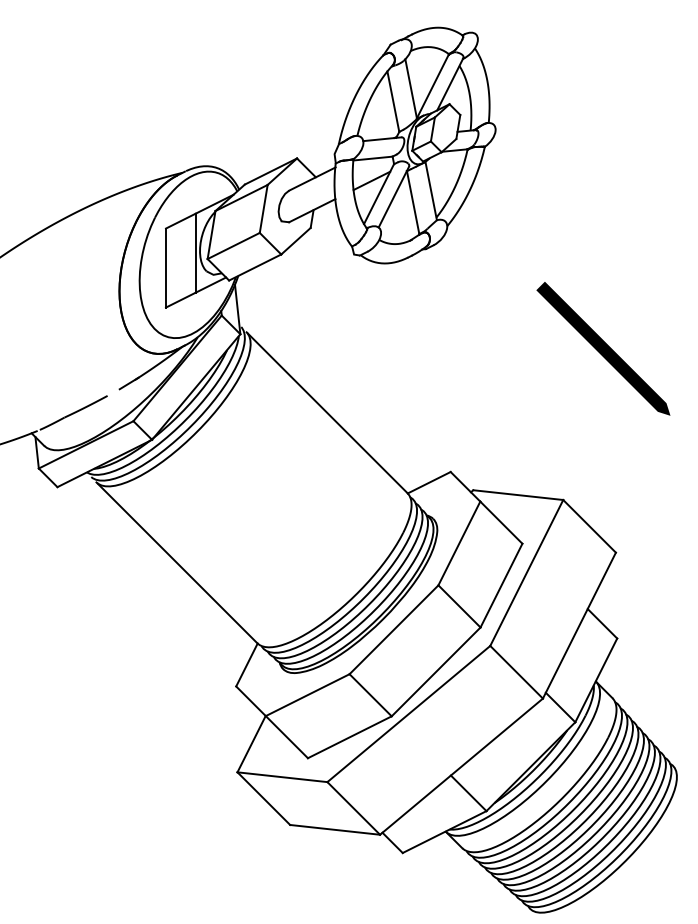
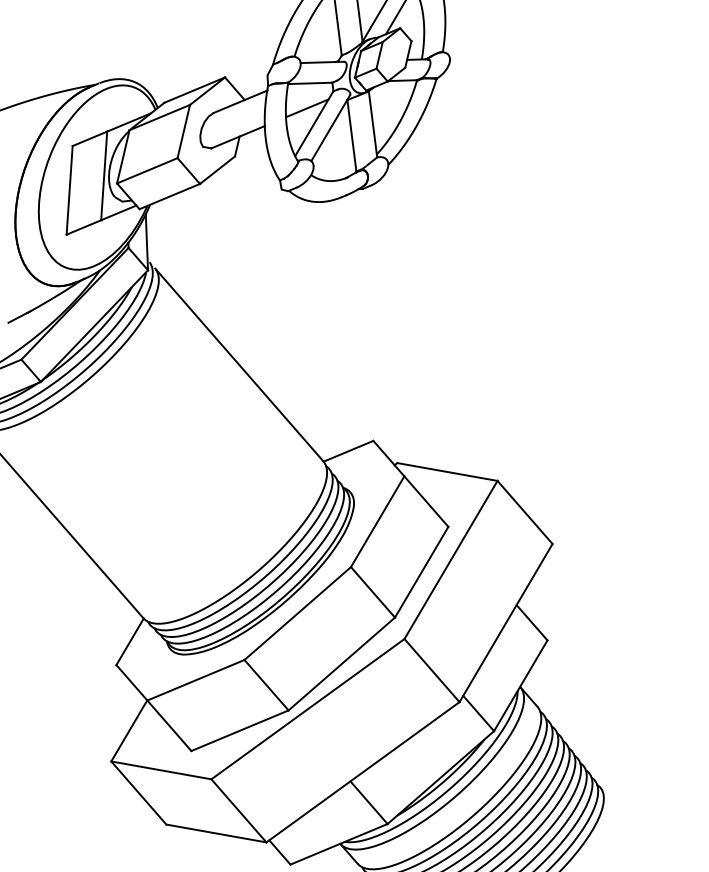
line: (603, 348) -> (554, 314), removed

